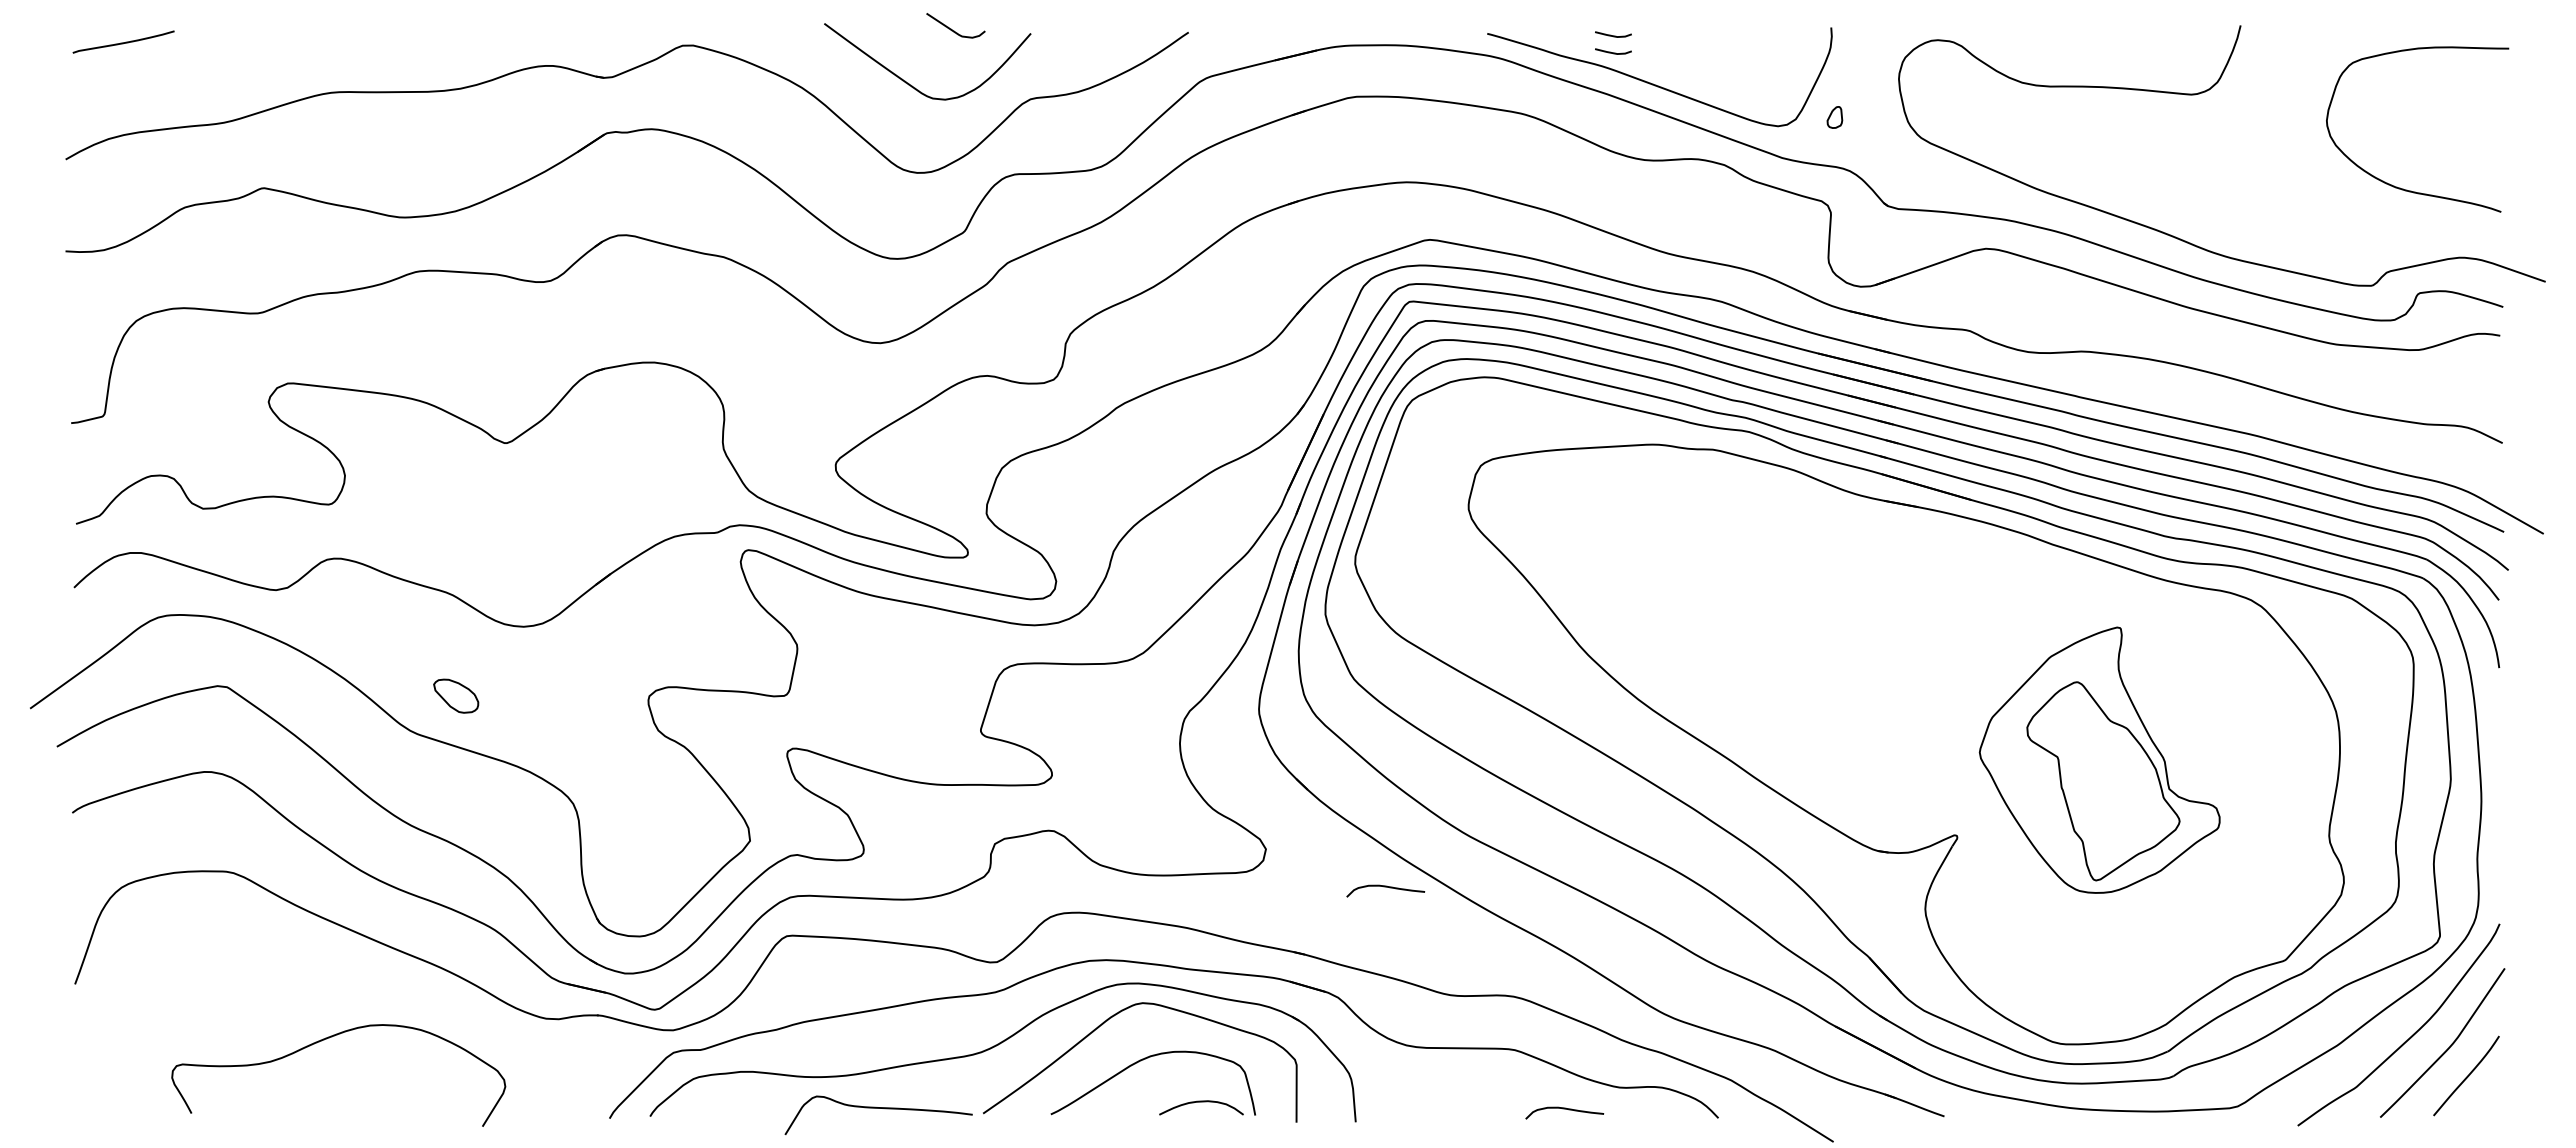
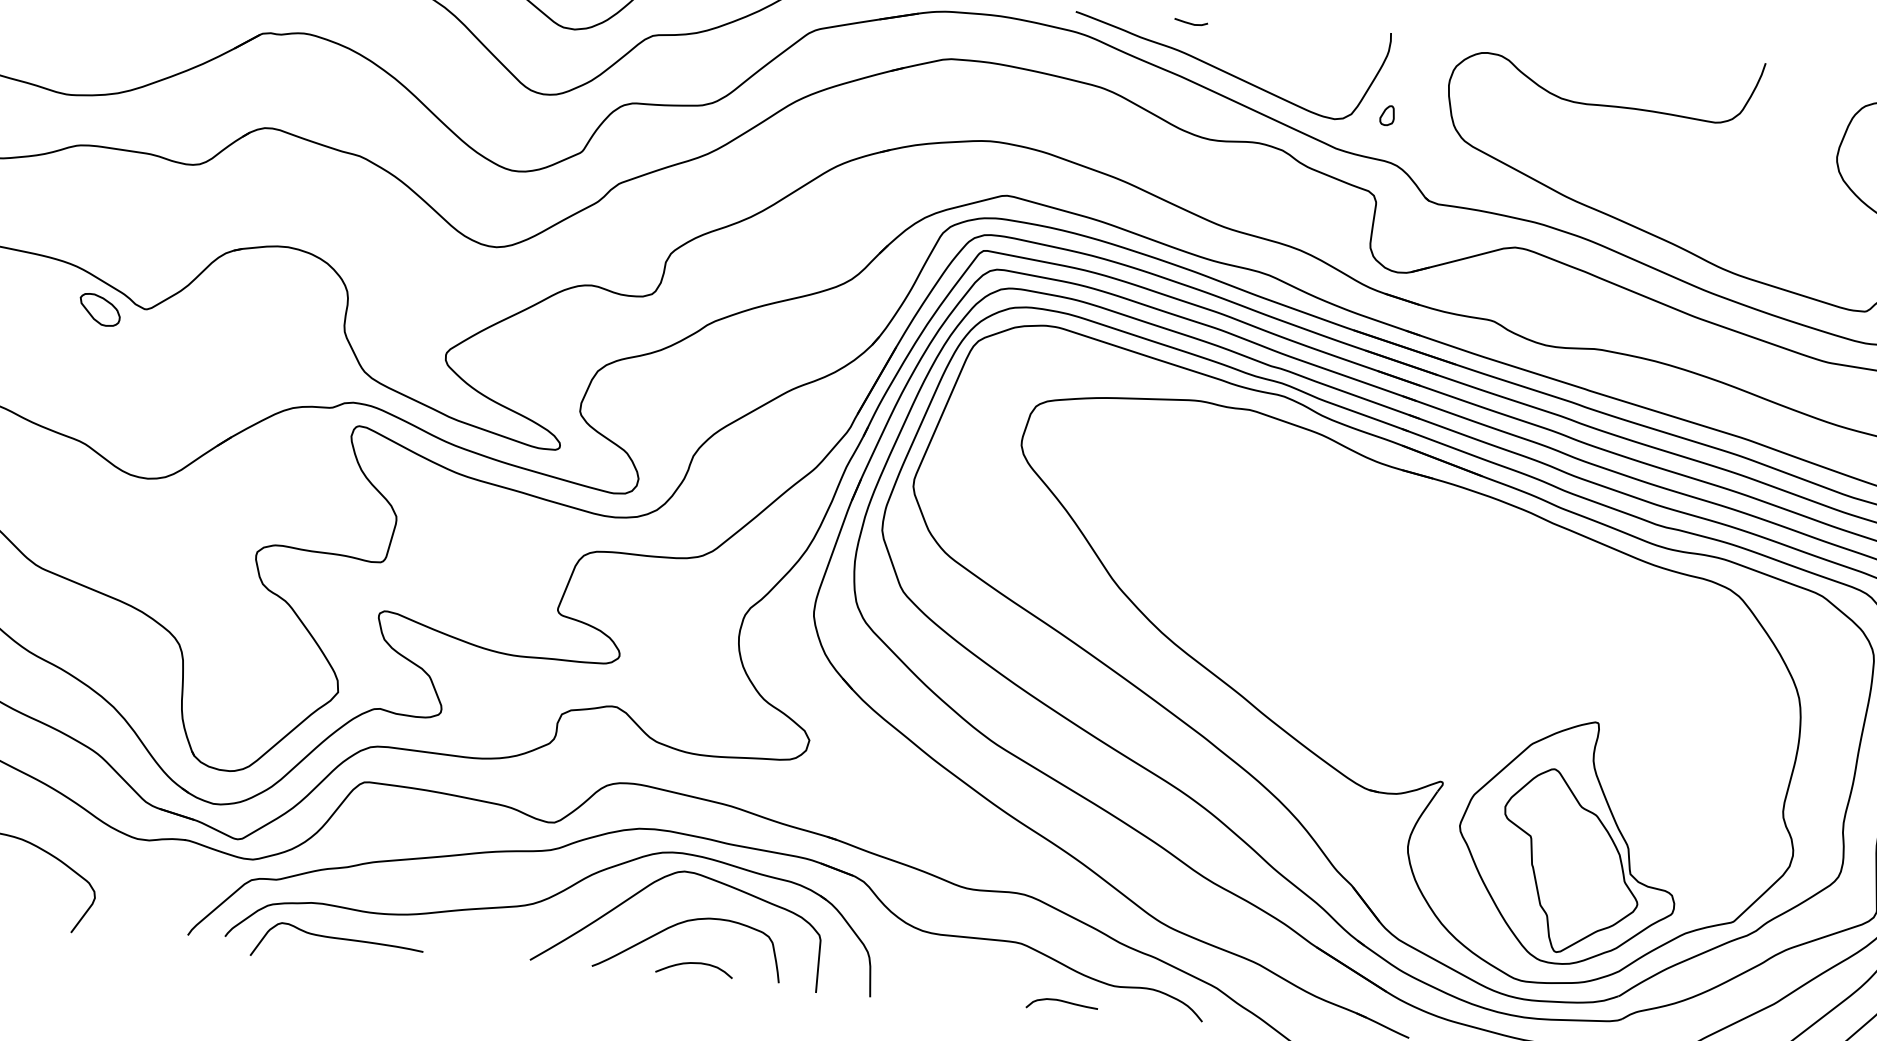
line: (1613, 52) -> (1189, 38), removed
part: (456, 695) -> (100, 309), moved
part: (2099, 759) -> (1568, 841), moved
curve: (1385, 887) -> (915, 784), removed
curve: (1201, 1102) -> (694, 964), moved
curve: (878, 1108) -> (337, 938), moved

